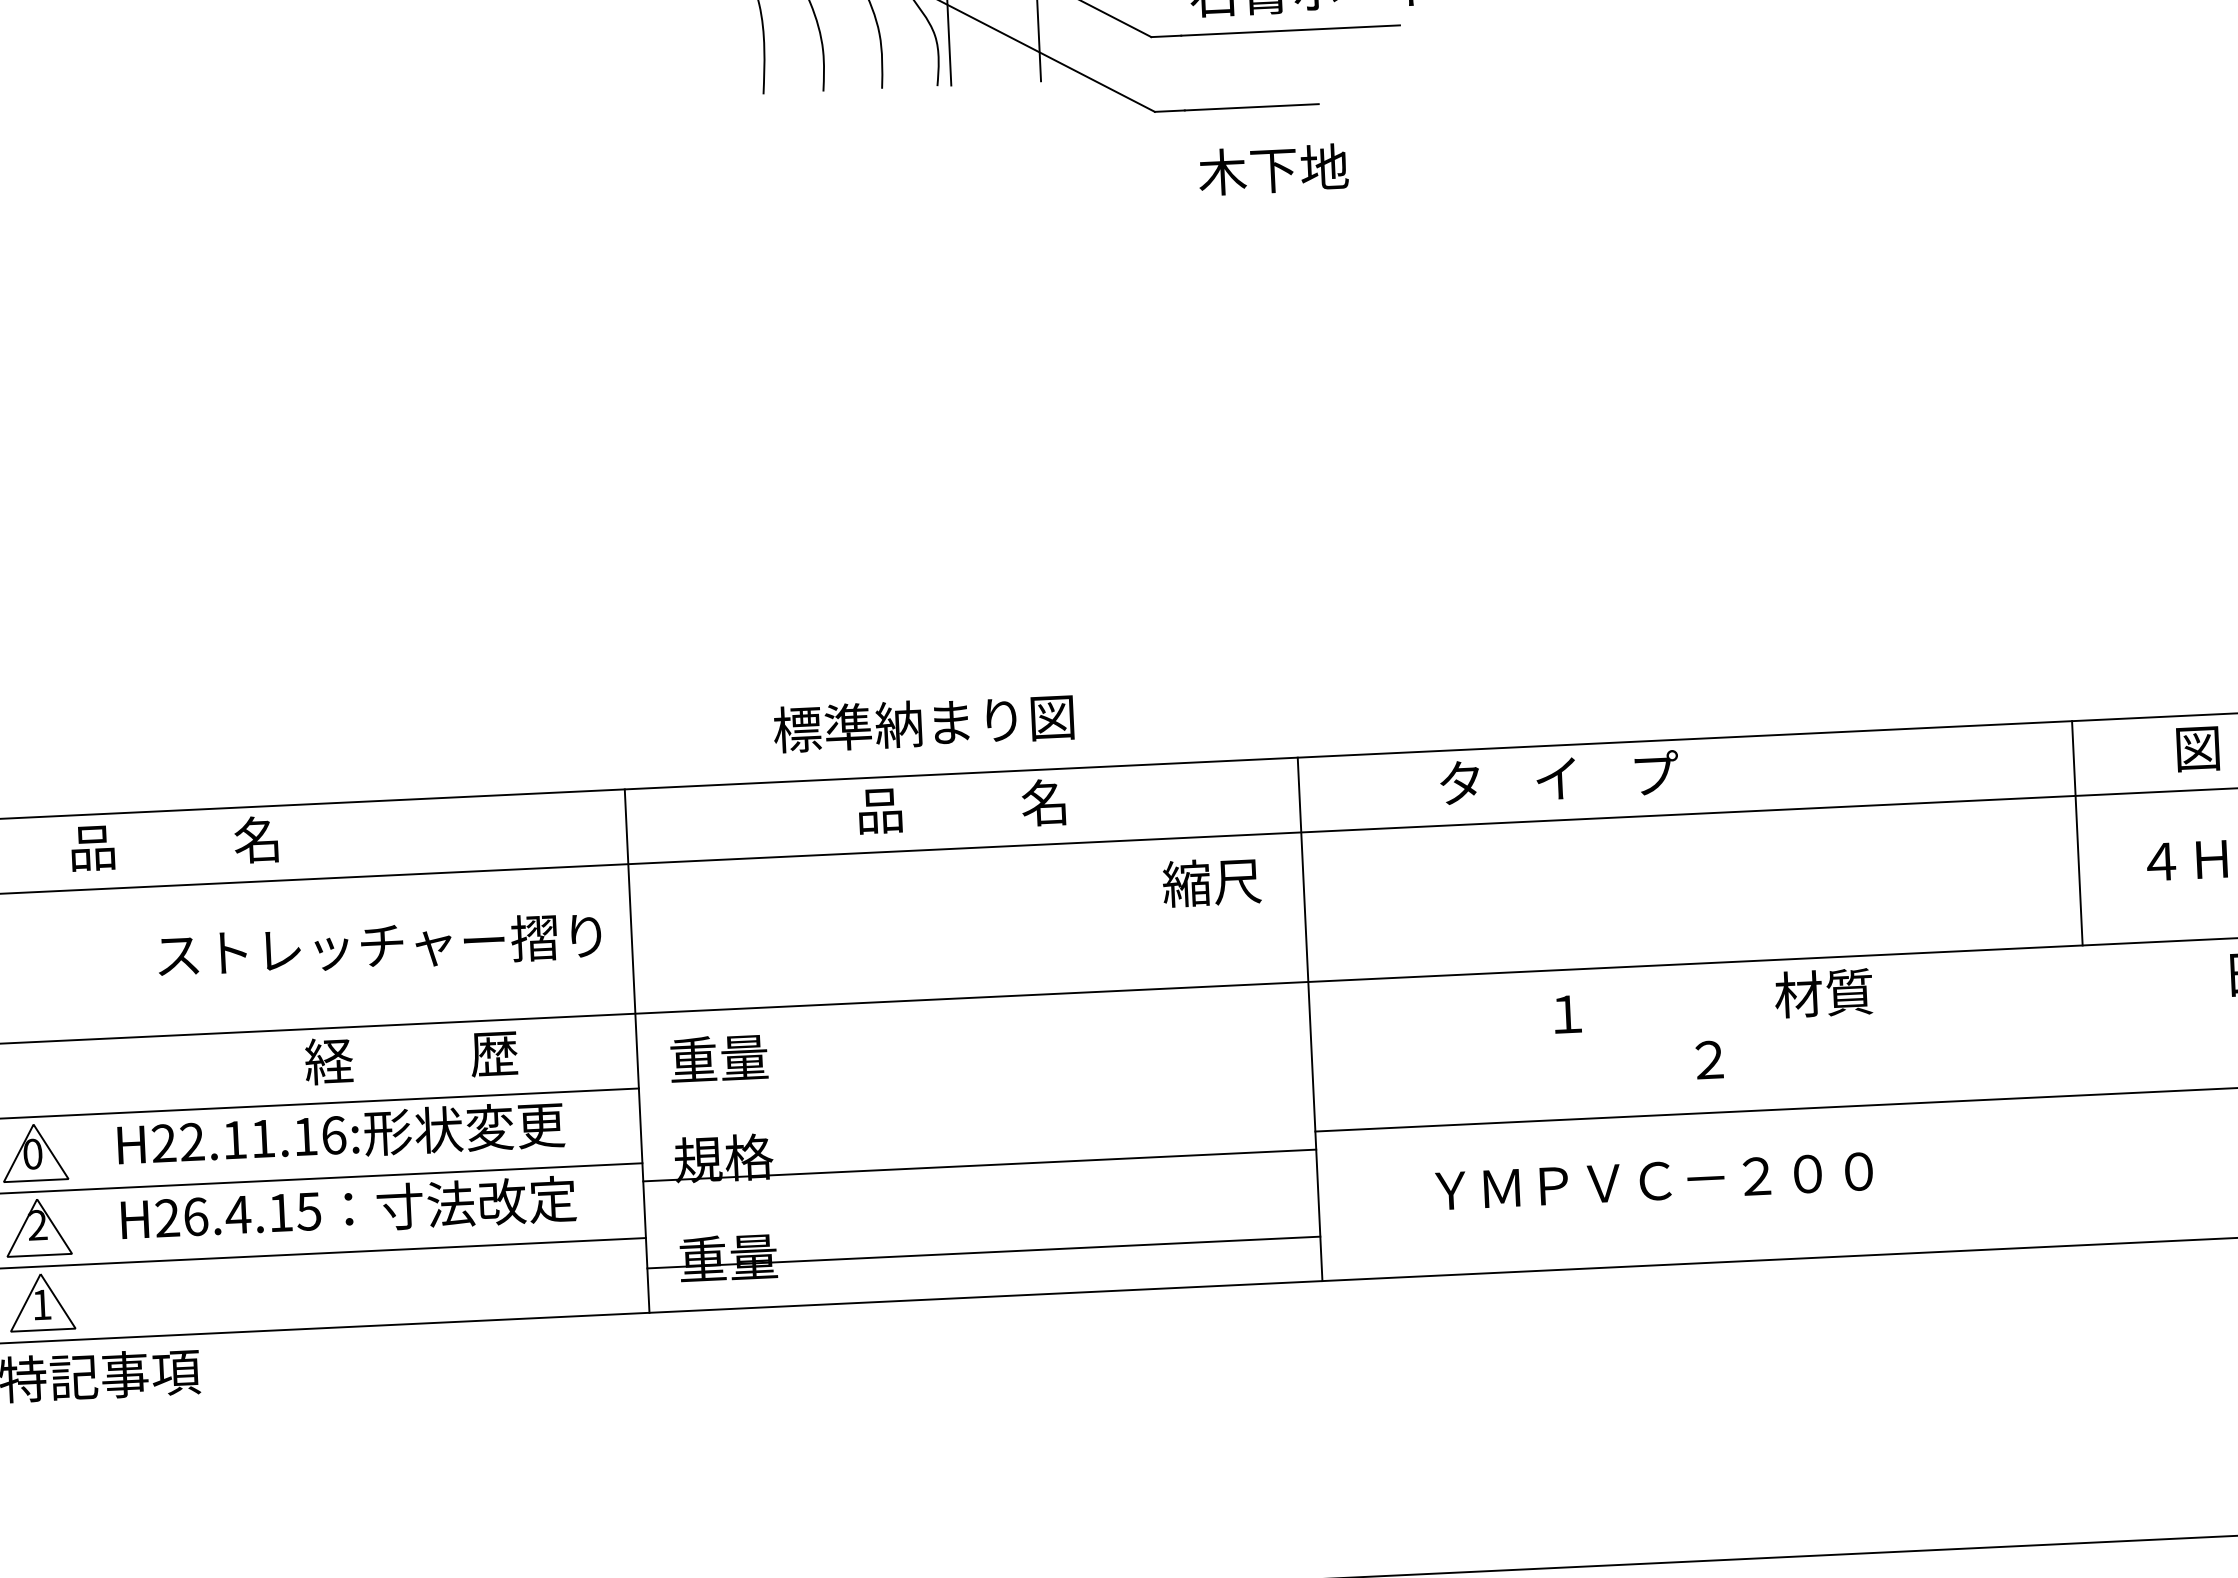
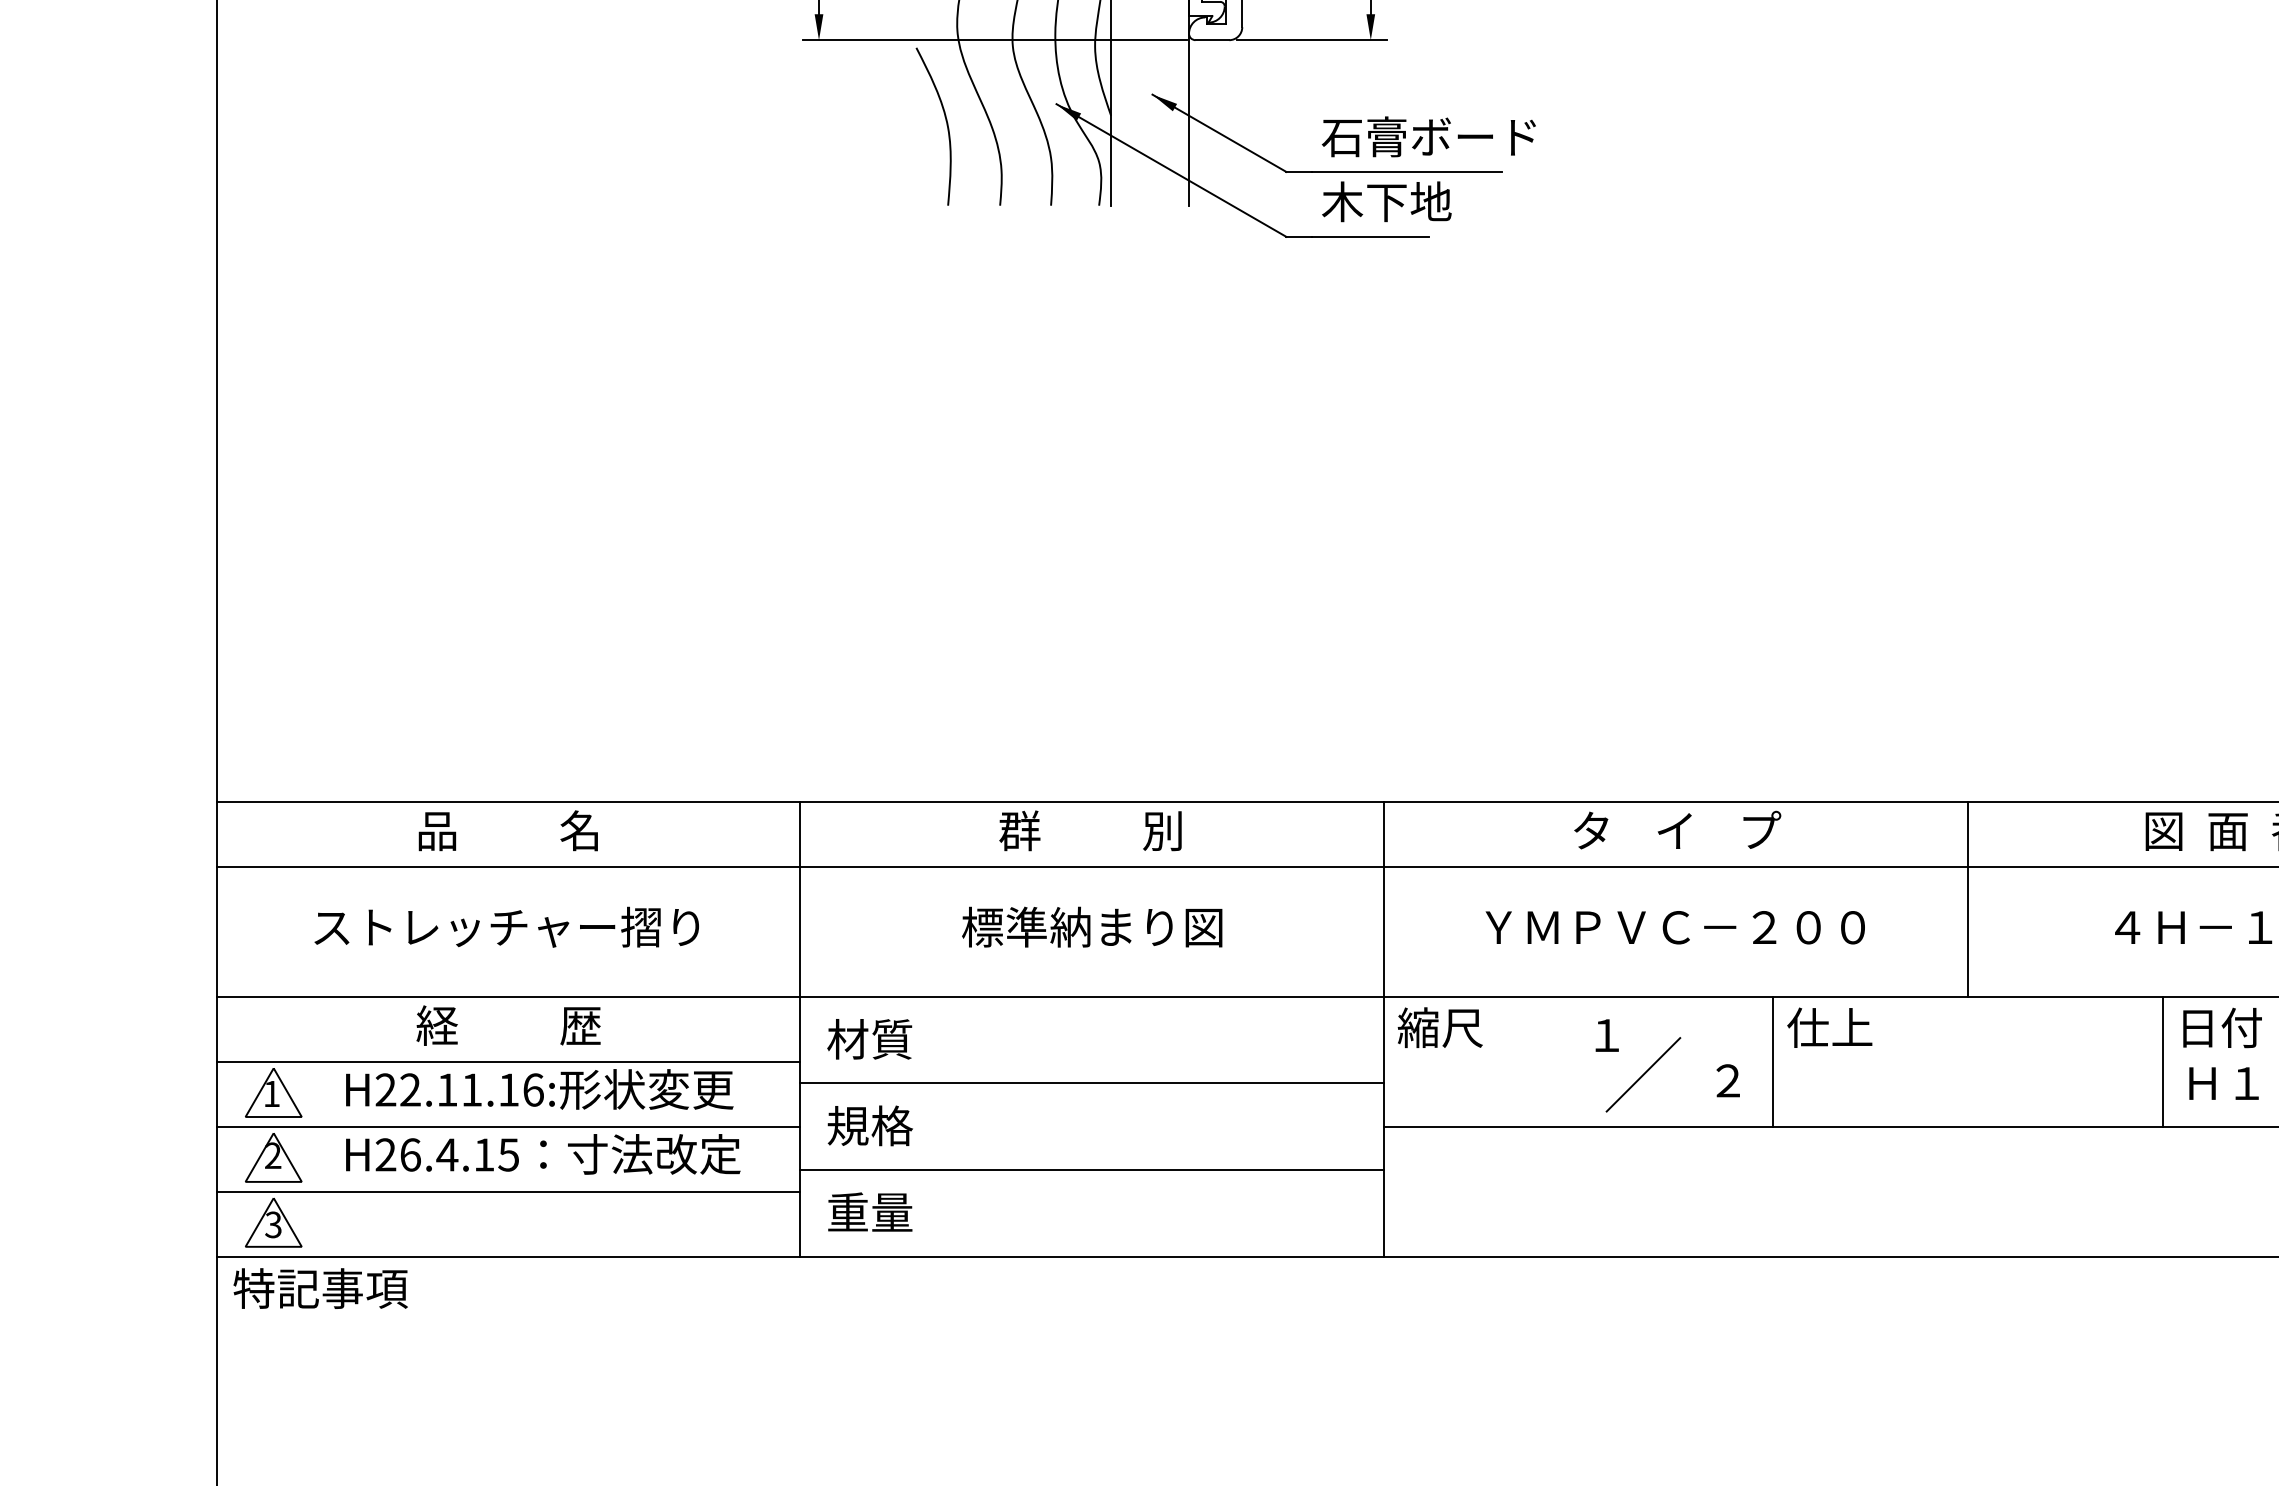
text: (1273, 169) -> (1386, 201), moved
text: (924, 722) -> (1092, 926), moved
text: (1559, 776) -> (1677, 829), moved
text: (961, 806) -> (1090, 830), 品          名 -> 群          別
line: (2077, 833) -> (1968, 899), moved
text: (173, 843) -> (507, 830), moved
text: (1210, 882) -> (1439, 1027), moved
text: (379, 944) -> (506, 926), moved
text: (1823, 993) -> (1829, 1027), 材質 -> 仕上
line: (2208, 1014) -> (2162, 1061), added
line: (1760, 1035) -> (1773, 1061), added
text: (411, 1057) -> (508, 1025), moved
line: (1611, 1057) -> (1643, 1074), added
text: (718, 1058) -> (869, 1039), 重量 -> 材質
text: (32, 1153) -> (271, 1093), 0 -> 1
line: (979, 1165) -> (1091, 1083), moved
text: (1653, 1181) -> (1674, 927), moved
line: (983, 1253) -> (1091, 1170), moved
text: (41, 1304) -> (273, 1224), 1 -> 3

